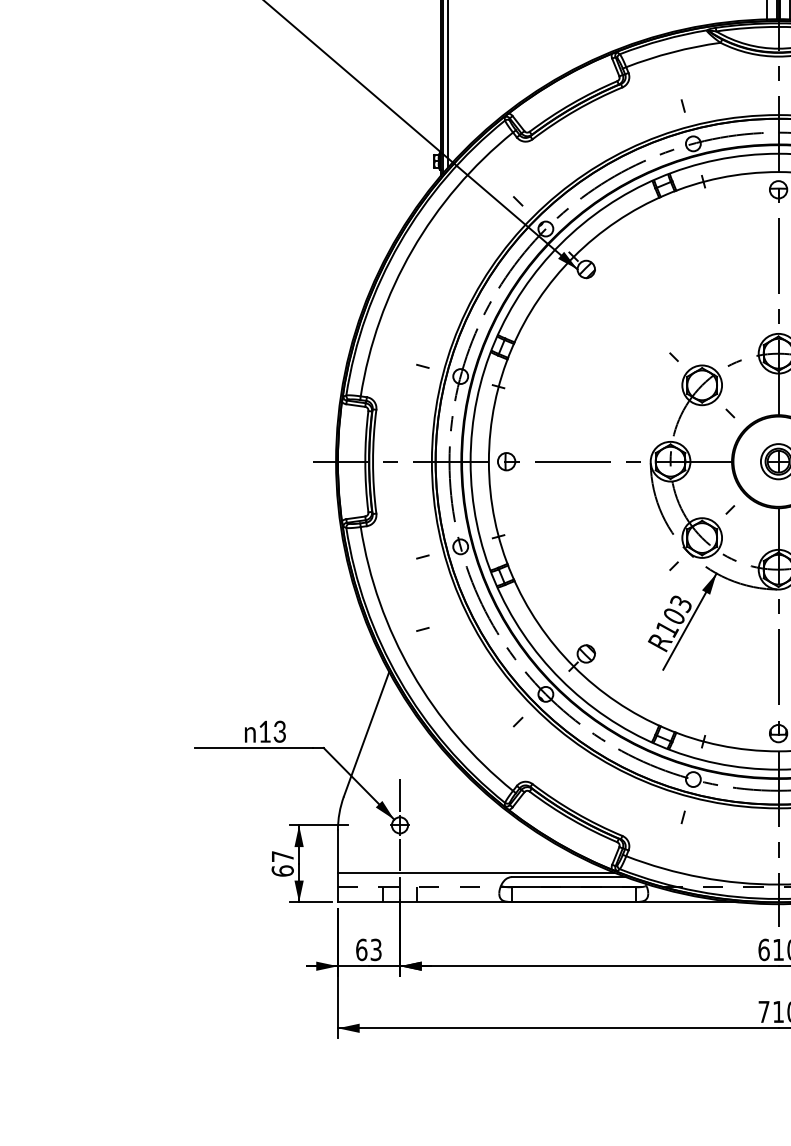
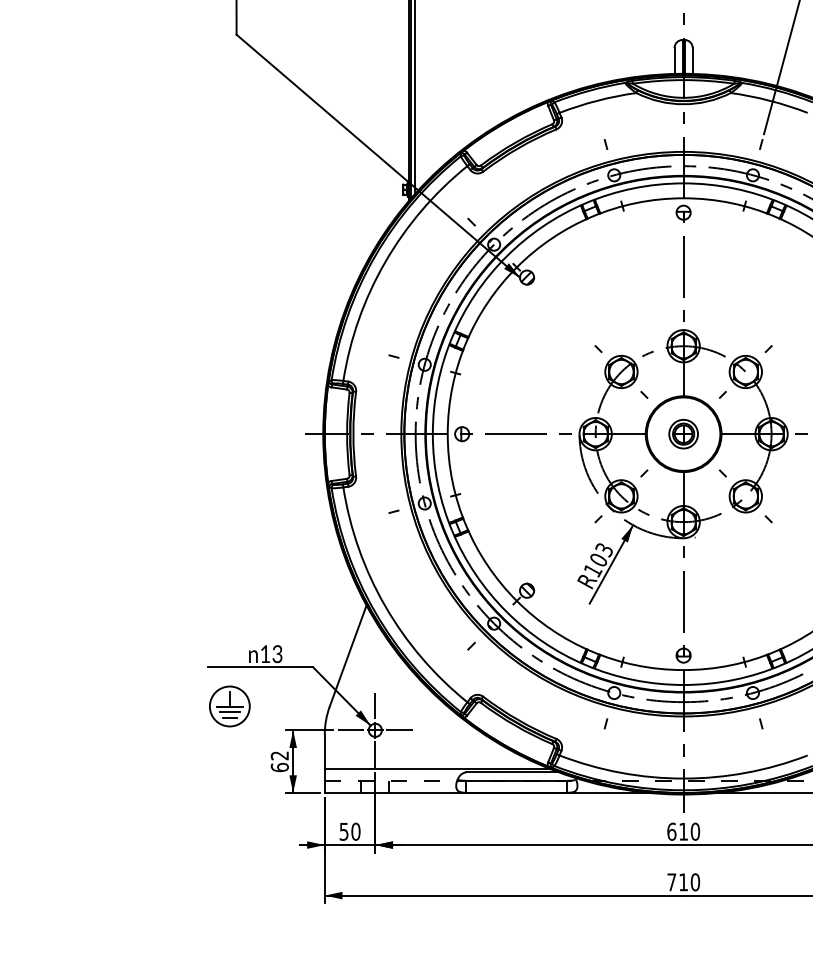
line: (422, 629) -> (393, 570), removed
part: (220, 796) -> (229, 706), added
line: (369, 825) -> (350, 730), added
line: (429, 825) -> (399, 730), added
text: (282, 856) -> (279, 755), 67 -> 62
text: (368, 949) -> (349, 831), 63 -> 50

